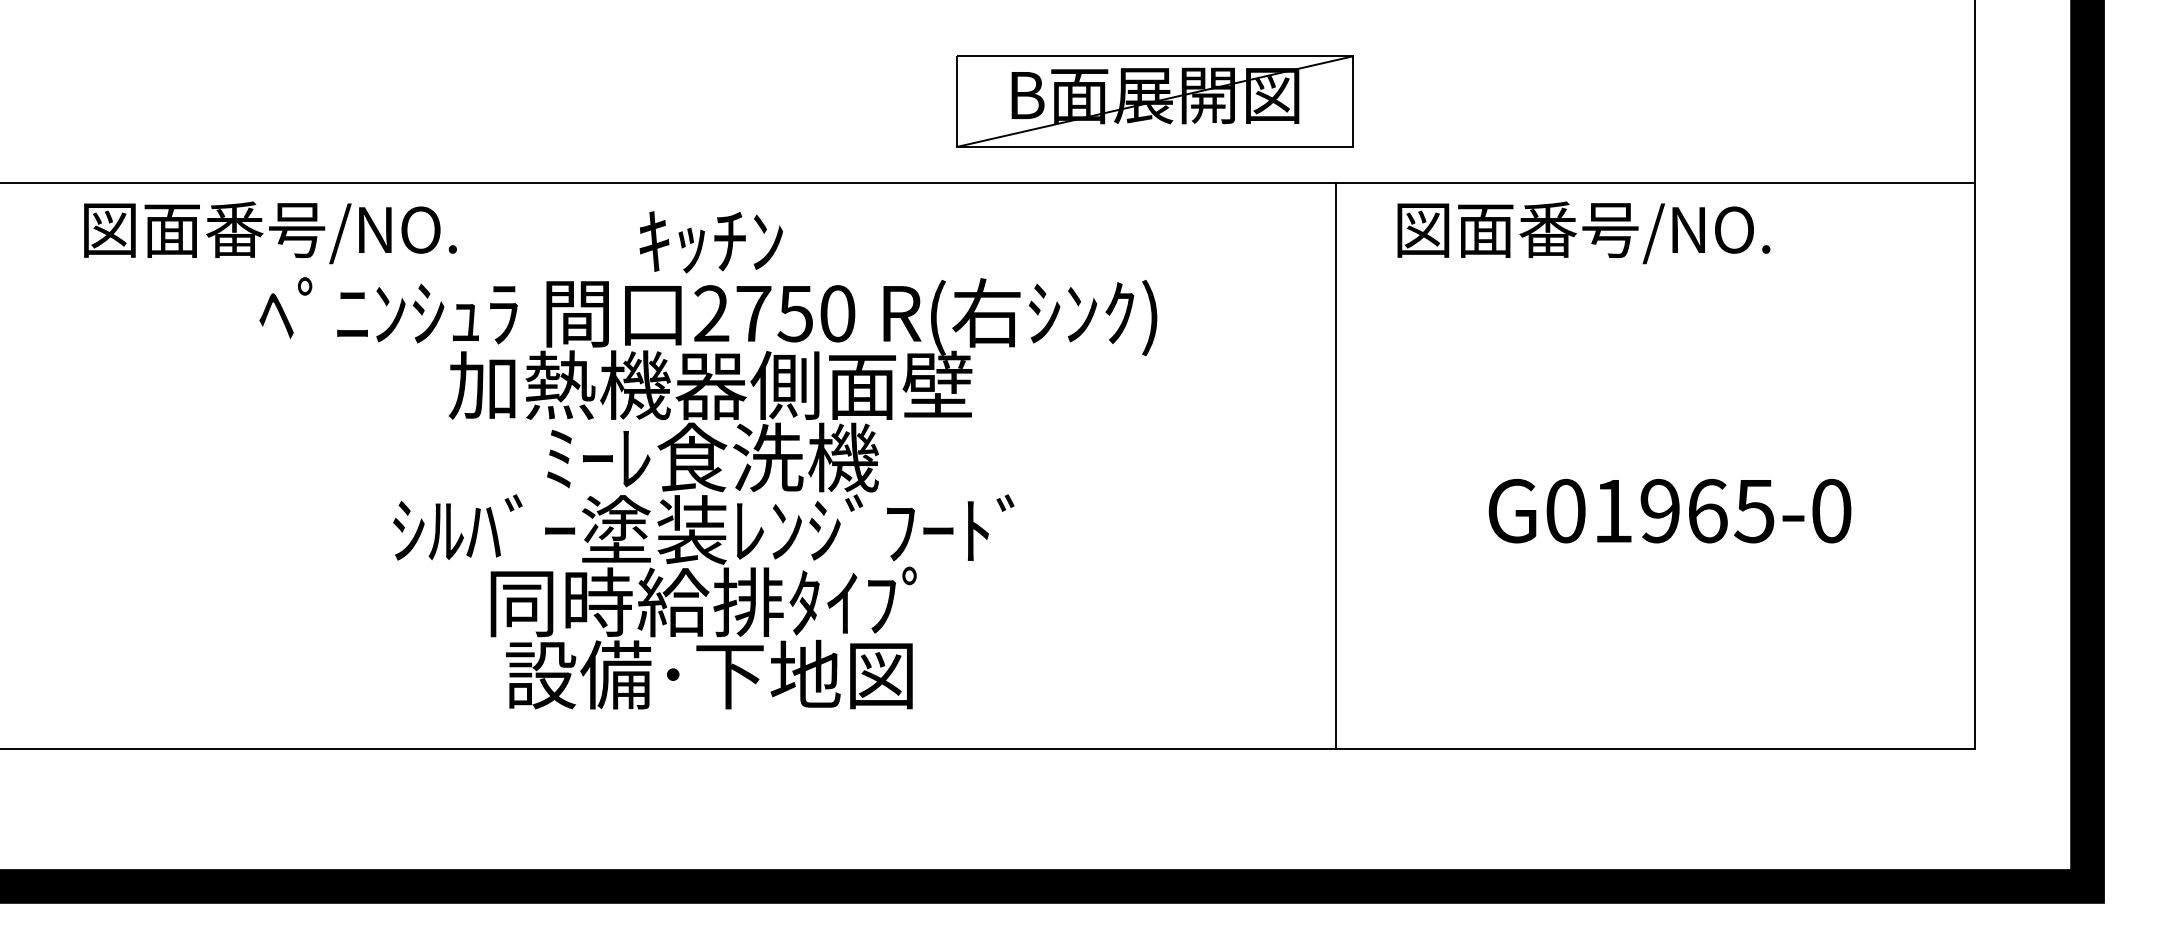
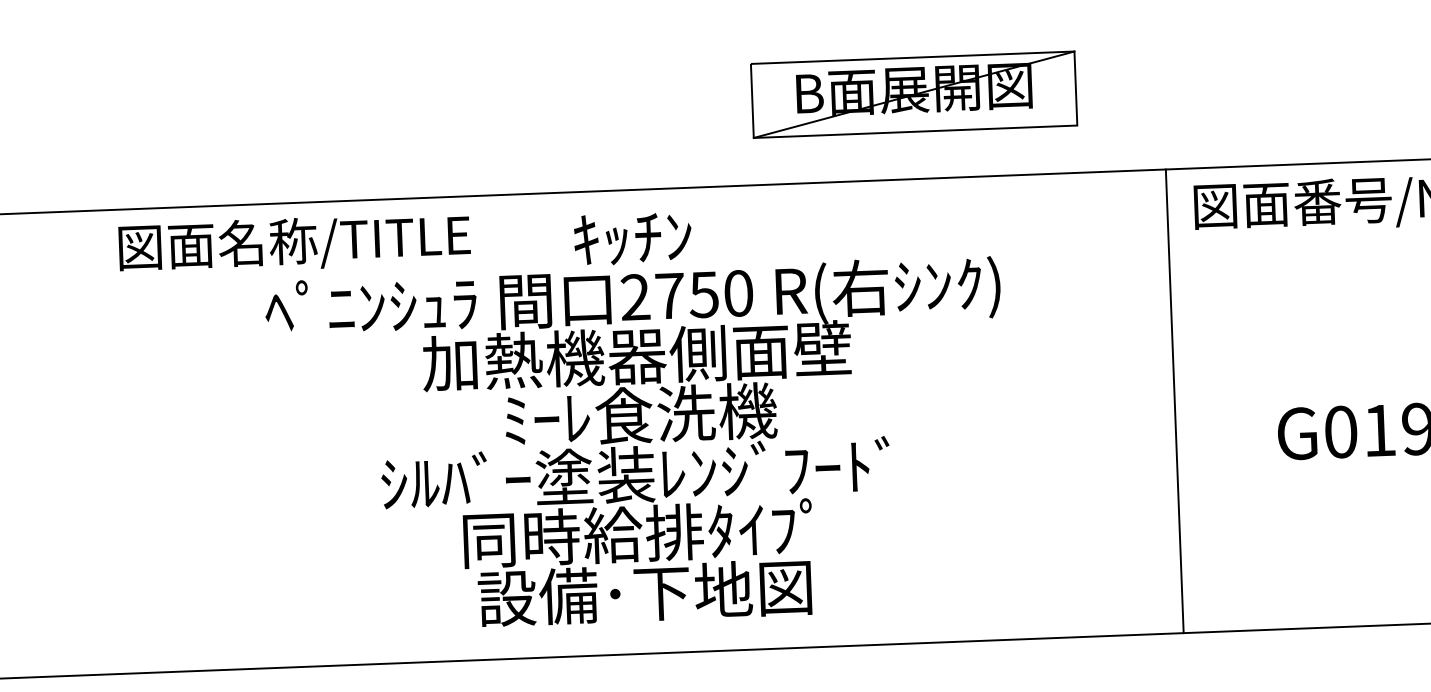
part: (1154, 101) -> (913, 94), moved
text: (358, 229) -> (343, 239), 図面番号/NO. -> 図面名称/TITLE
line: (1335, 465) -> (1174, 401), moved

